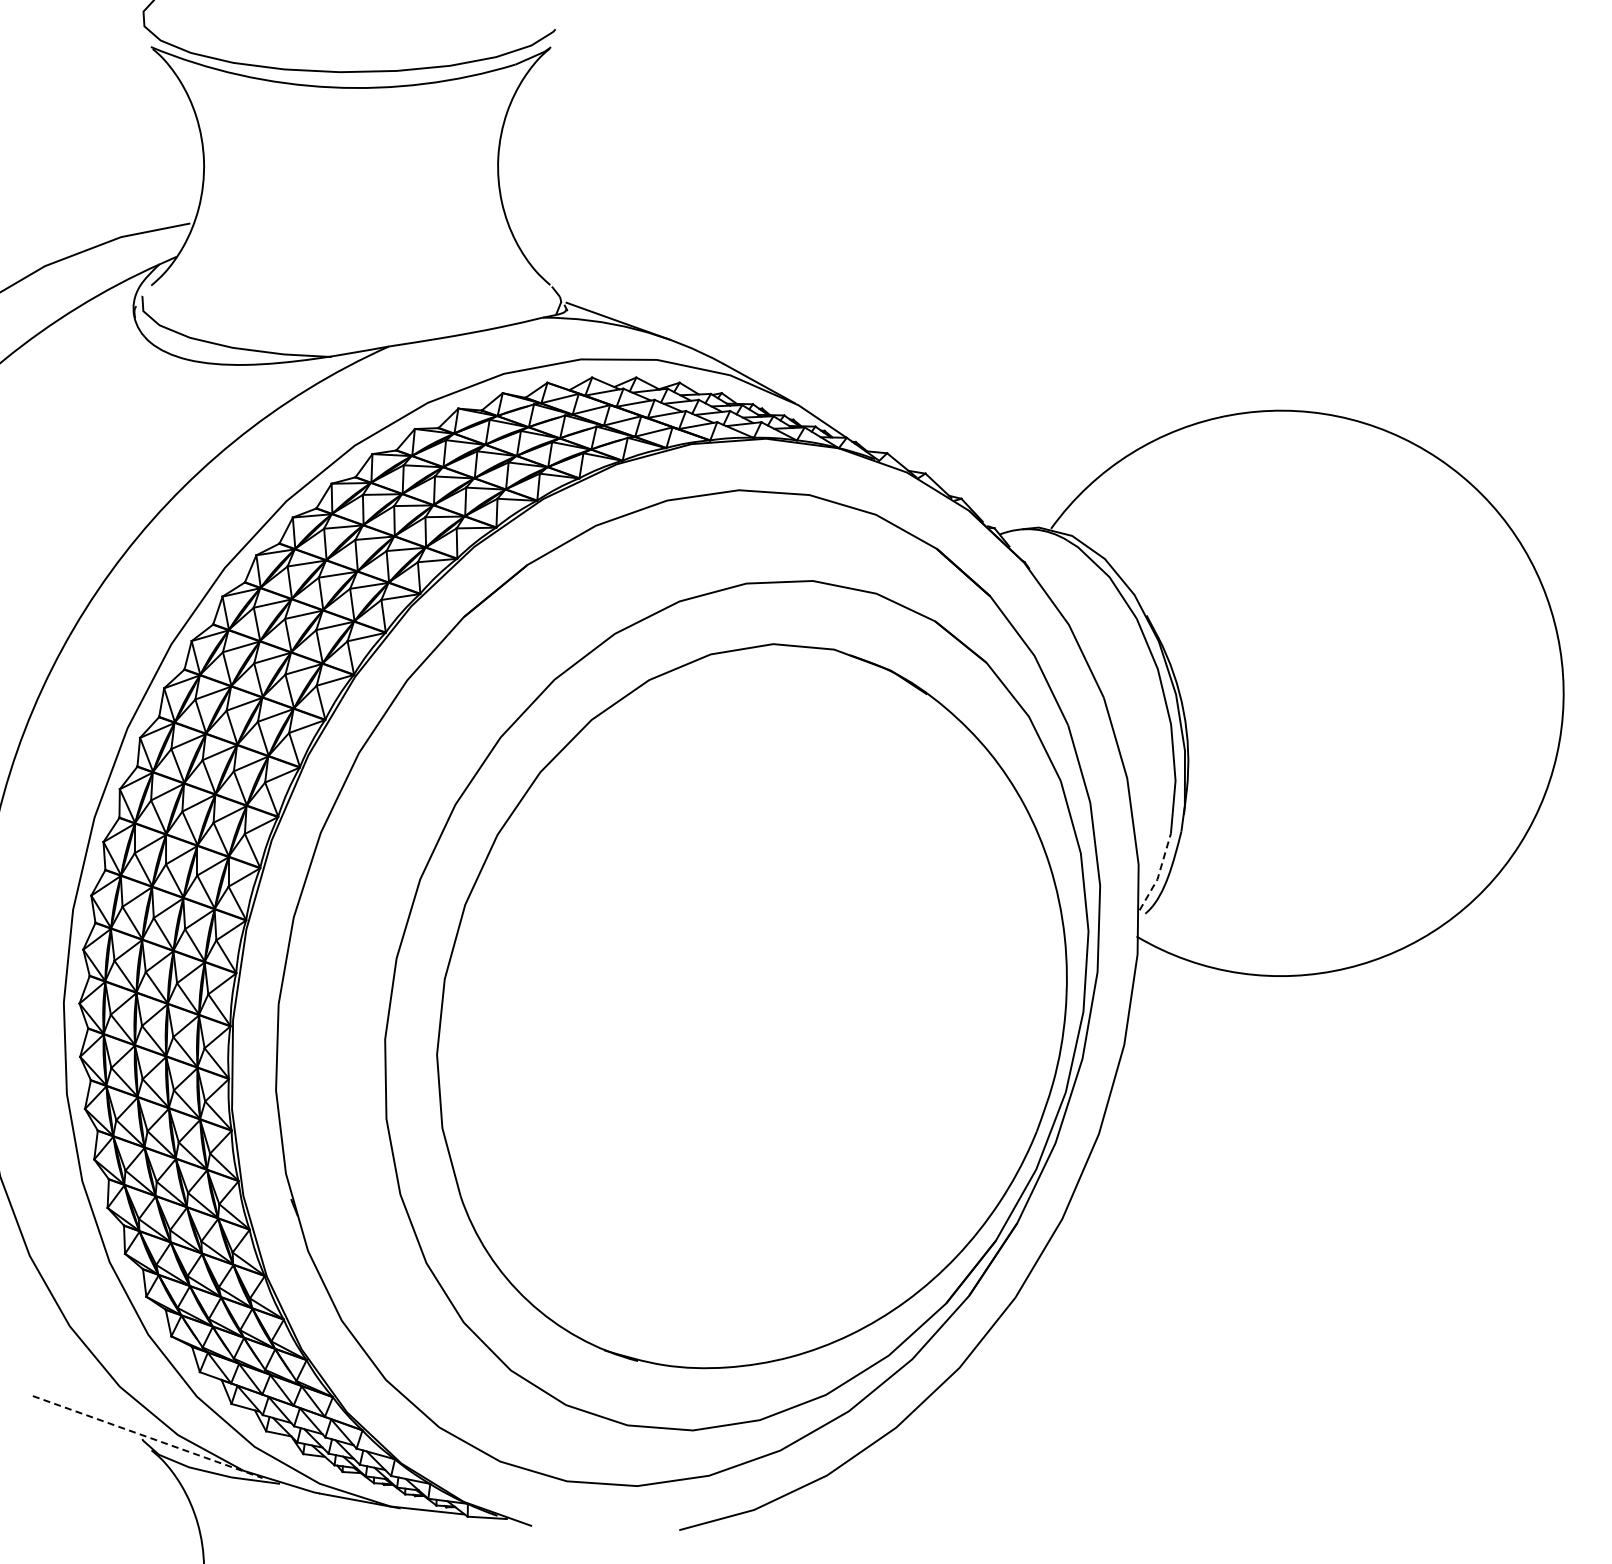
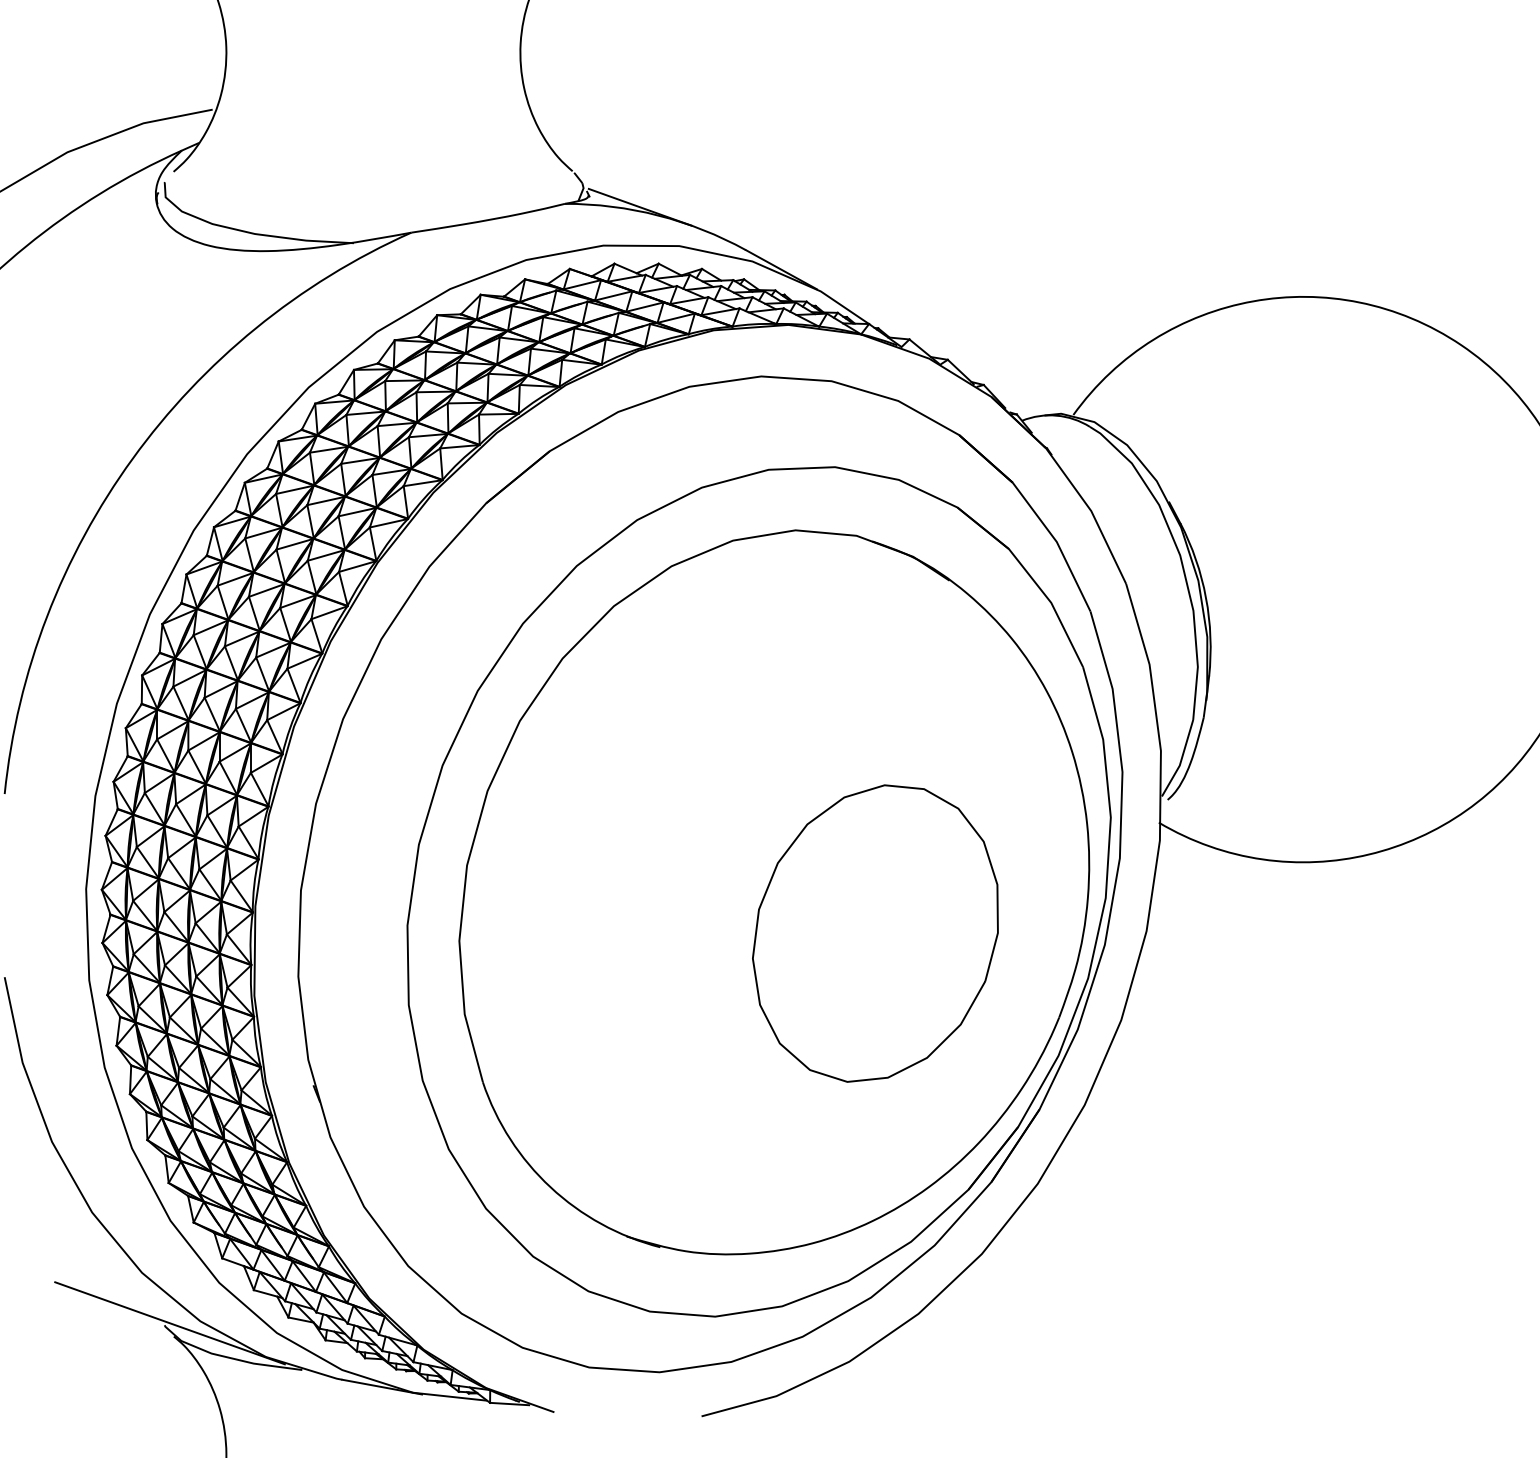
line: (1159, 873) -> (1181, 759), dashed -> solid
part: (852, 1047) -> (874, 933), added
line: (147, 1437) -> (169, 1323), dashed -> solid

